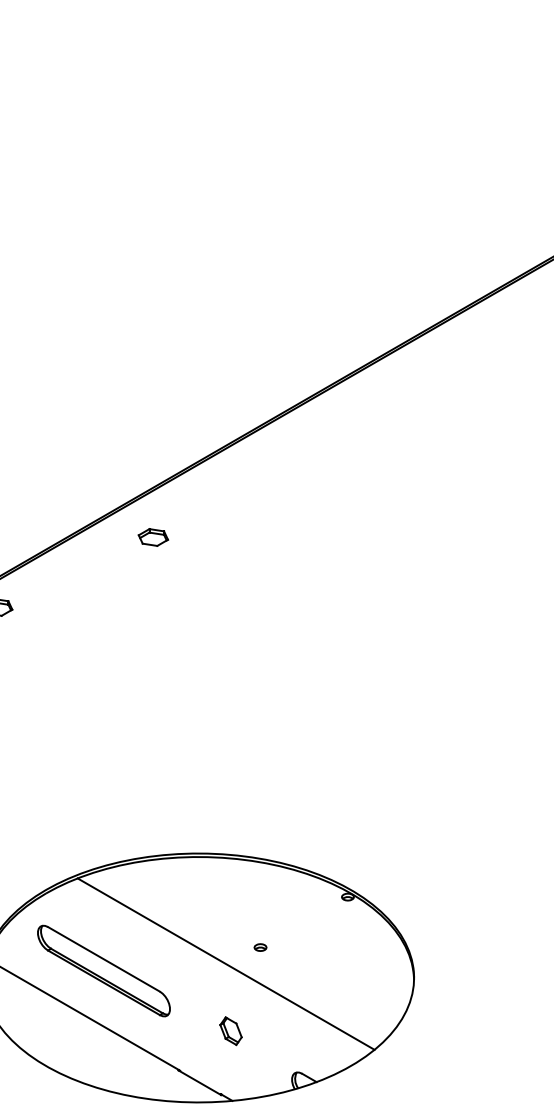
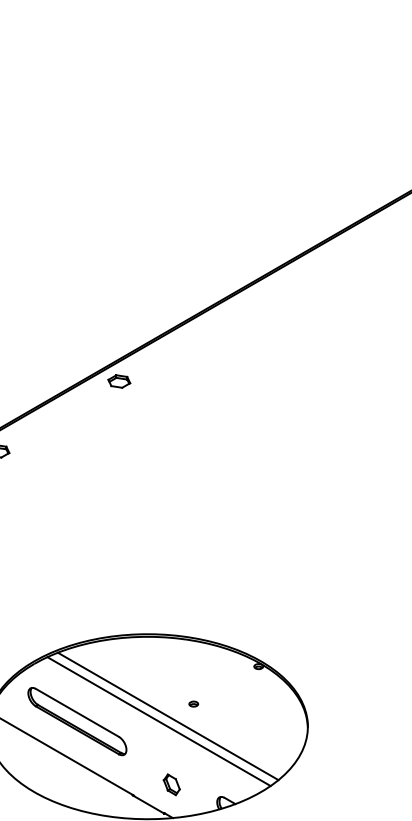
part: (153, 537) -> (119, 381), moved
line: (213, 970) -> (158, 721), added
part: (230, 1031) -> (171, 785), moved

